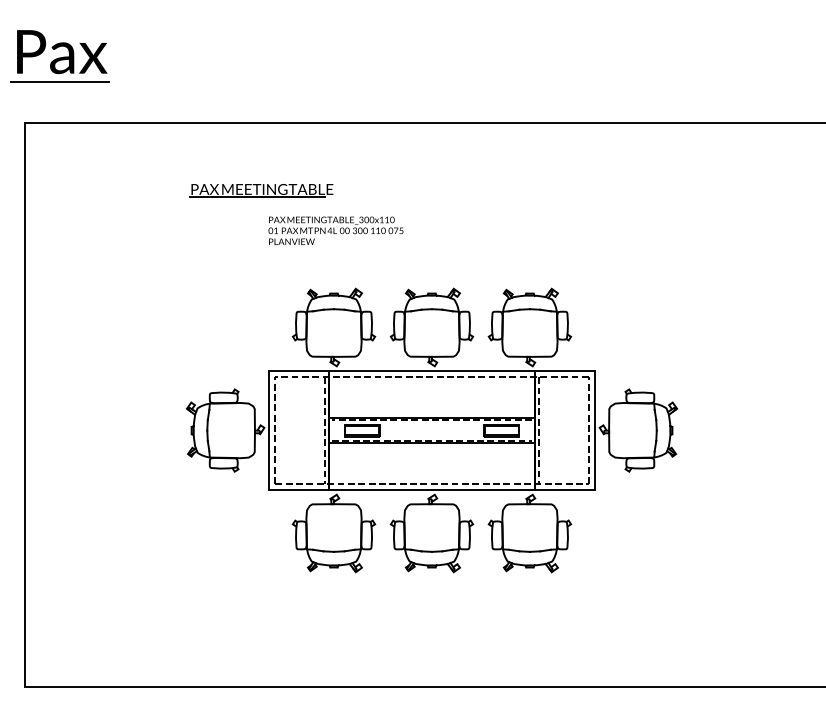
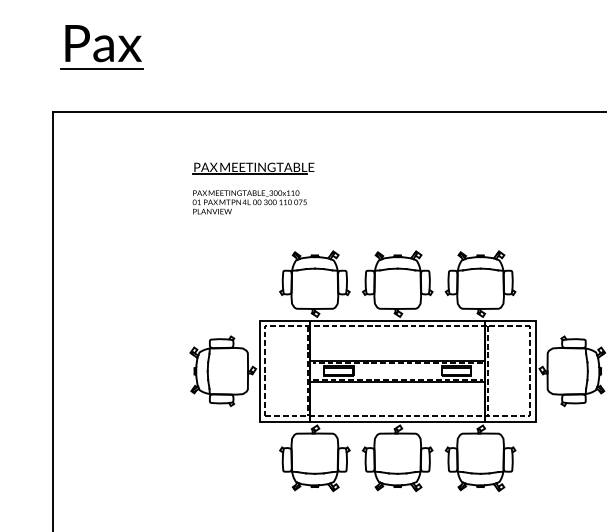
part: (59, 56) -> (101, 47), moved
text: (335, 230) -> (249, 202), moved

